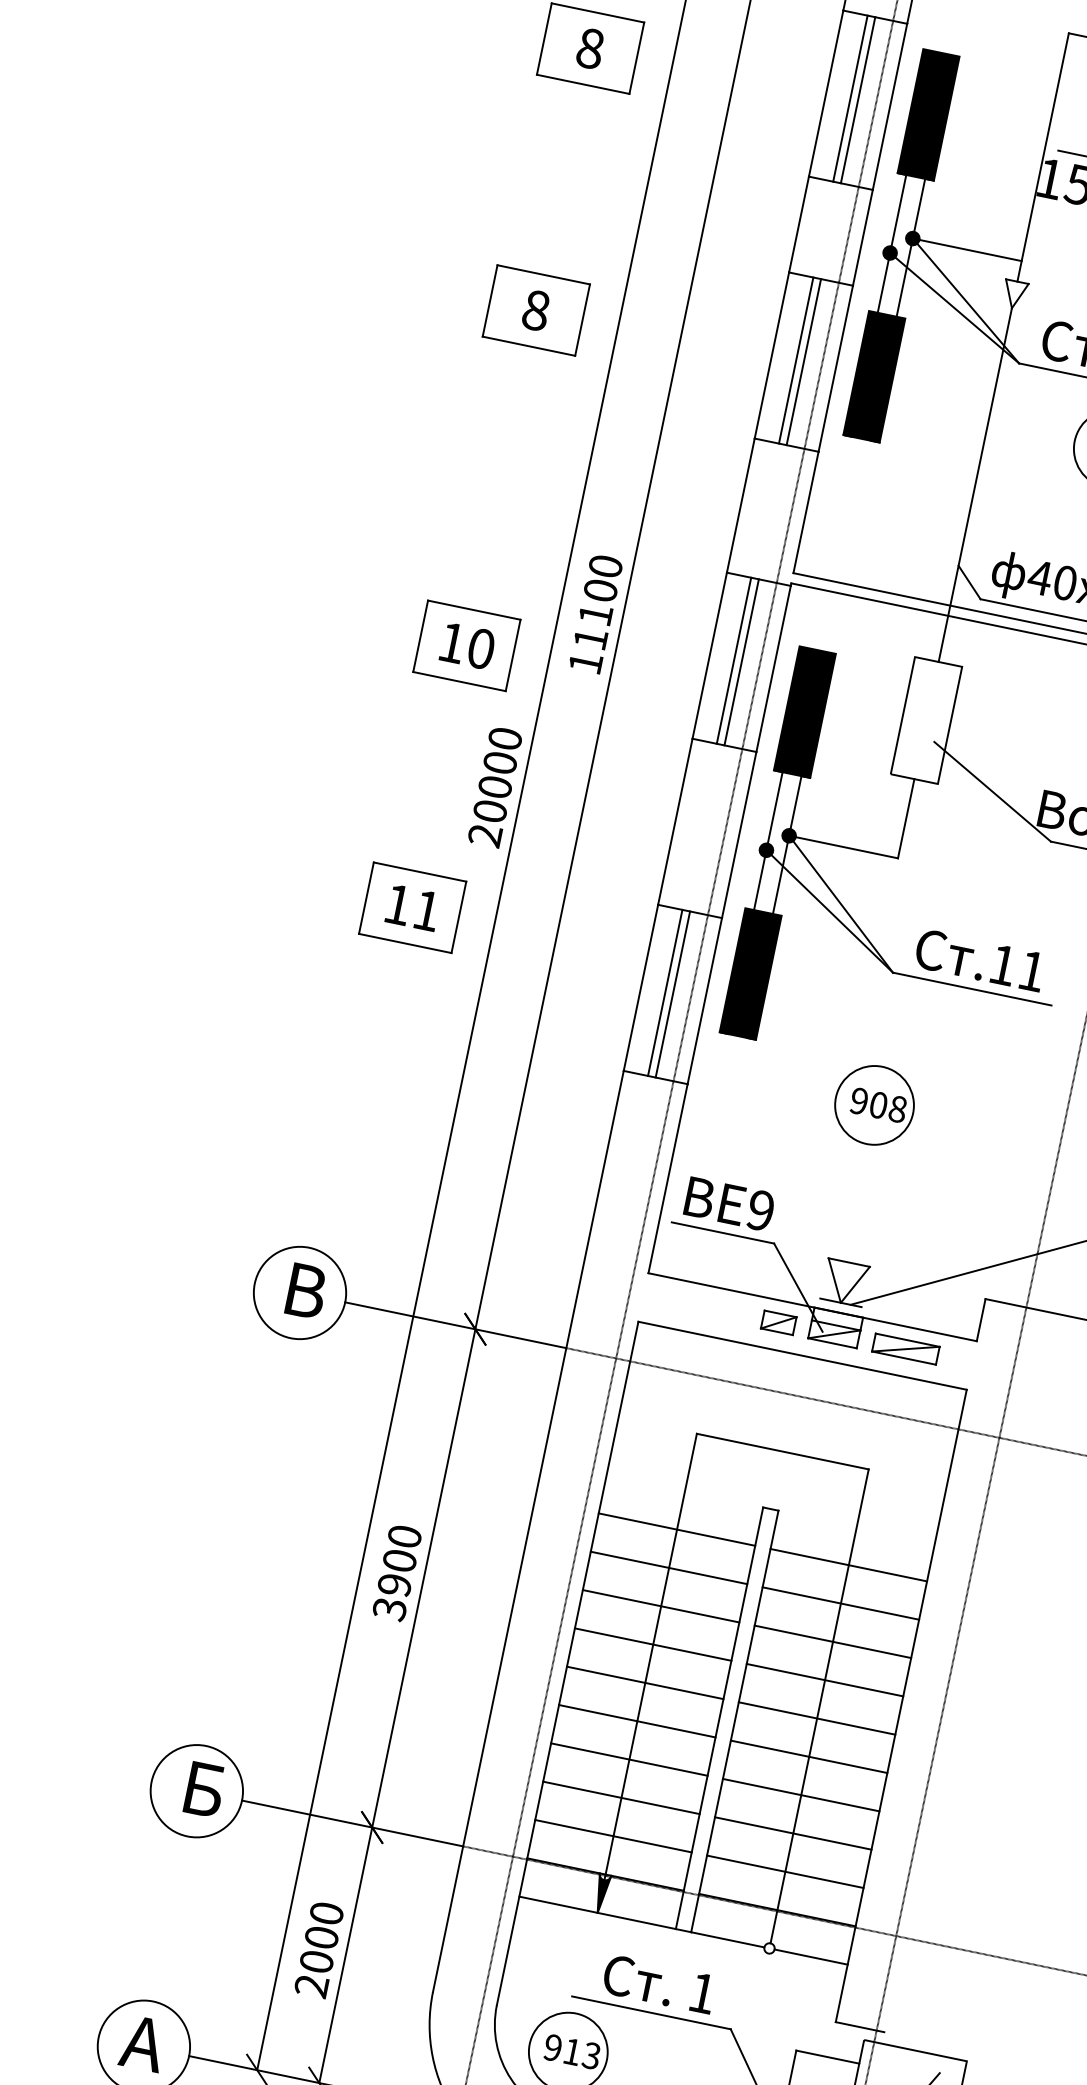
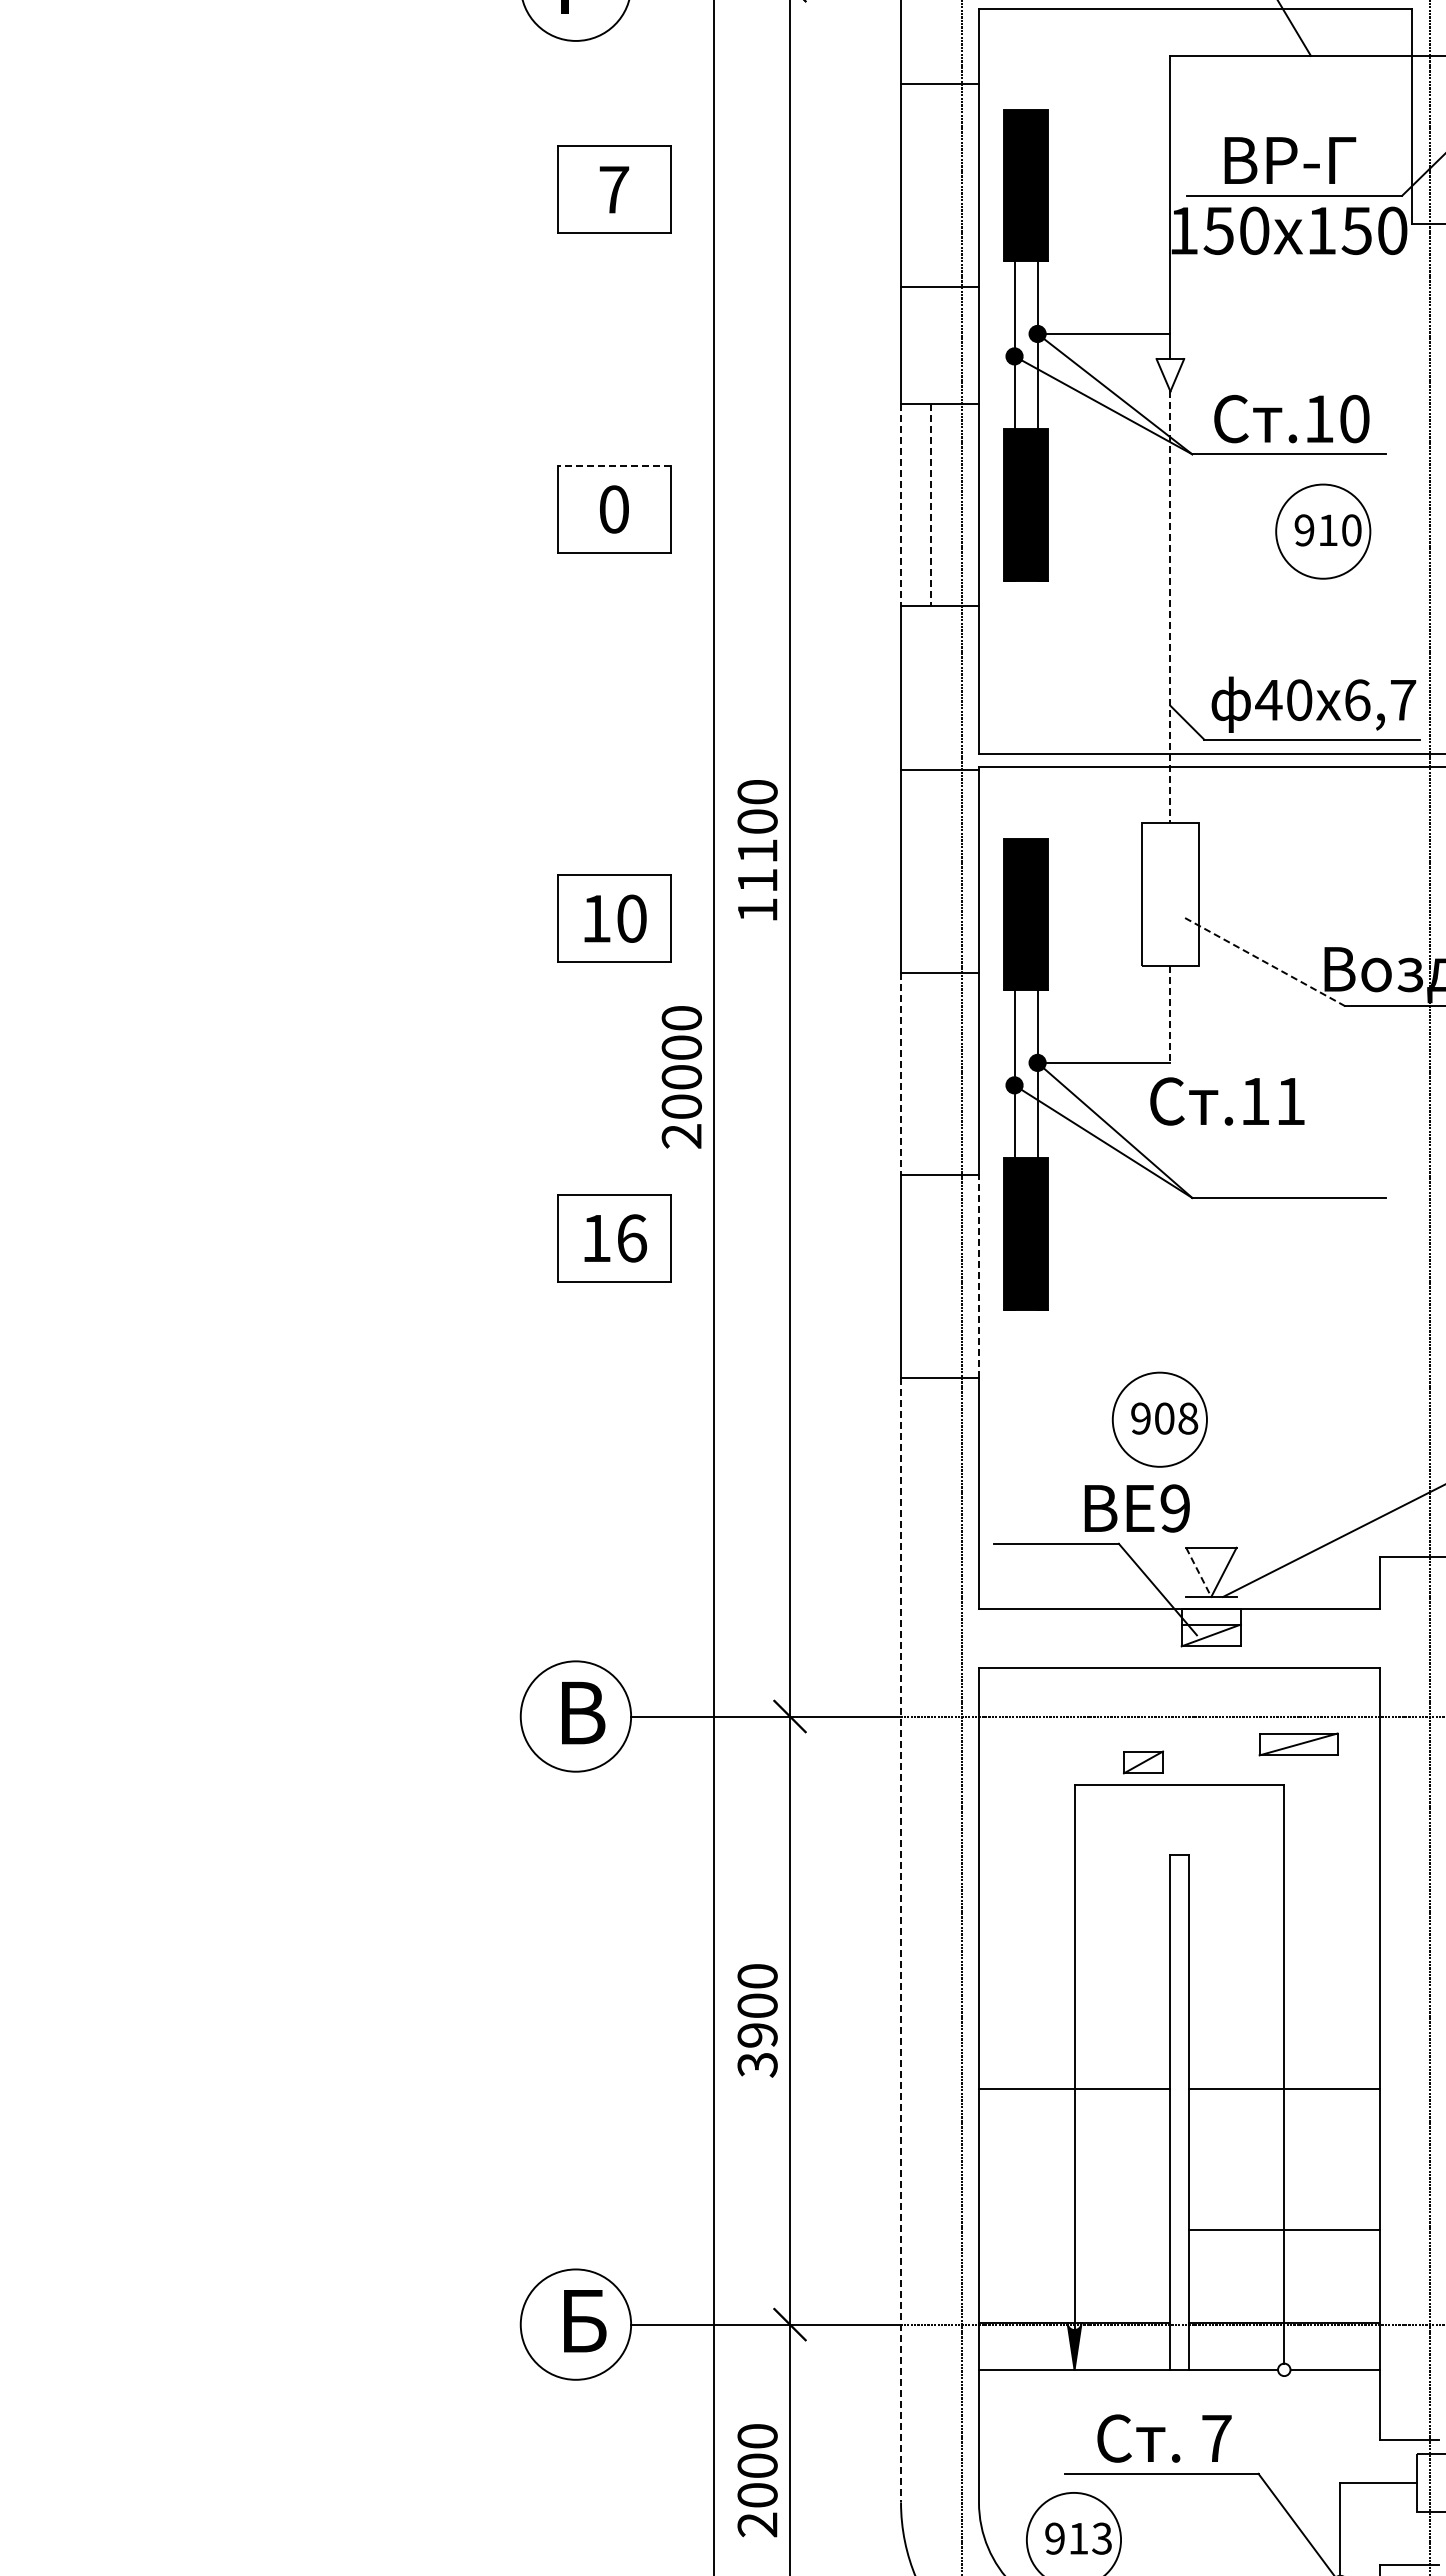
text: (590, 48) -> (614, 189), 8 -> 7
line: (850, 98) -> (930, 185), removed
line: (858, 100) -> (940, 185), removed
line: (543, 274) -> (613, 465), solid -> dashed
text: (536, 310) -> (614, 509), 8 -> 0
line: (772, 356) -> (901, 505), solid -> dashed
line: (795, 360) -> (930, 505), solid -> dashed
line: (804, 361) -> (940, 504), removed
line: (975, 485) -> (1170, 607), solid -> dashed
line: (733, 660) -> (930, 871), removed
line: (742, 662) -> (940, 871), removed
line: (992, 792) -> (1265, 962), solid -> dashed
line: (906, 819) -> (1170, 1015), solid -> dashed
line: (675, 822) -> (901, 1074), solid -> dashed
text: (427, 910) -> (632, 1238), 11 -> 16
text: (980, 960) -> (1227, 1101), moved
line: (665, 992) -> (930, 1276), removed
line: (673, 994) -> (940, 1276), removed
line: (704, 1000) -> (978, 1276), solid -> dashed
part: (874, 1105) -> (1159, 1419), moved
text: (729, 1204) -> (1136, 1508), moved
line: (834, 1280) -> (1198, 1572), solid -> dashed
part: (778, 1322) -> (1143, 1762), moved
part: (905, 1349) -> (1298, 1744), moved
line: (676, 1529) -> (1073, 1902), removed
line: (528, 1531) -> (901, 1940), solid -> dashed
line: (848, 1565) -> (1283, 1902), removed
line: (668, 1567) -> (1073, 1948), removed
line: (840, 1603) -> (1283, 1948), removed
line: (660, 1605) -> (1073, 1995), removed
line: (832, 1641) -> (1283, 1995), removed
line: (652, 1644) -> (1073, 2042), removed
line: (824, 1680) -> (1283, 2042), removed
line: (636, 1720) -> (1073, 2135), removed
line: (808, 1756) -> (1283, 2135), removed
line: (628, 1759) -> (1073, 2182), removed
line: (800, 1794) -> (1283, 2182), removed
line: (620, 1797) -> (1073, 2229), removed
line: (612, 1836) -> (1073, 2276), removed
line: (784, 1871) -> (1283, 2276), removed
text: (702, 1993) -> (1216, 2438), 1 -> 7

